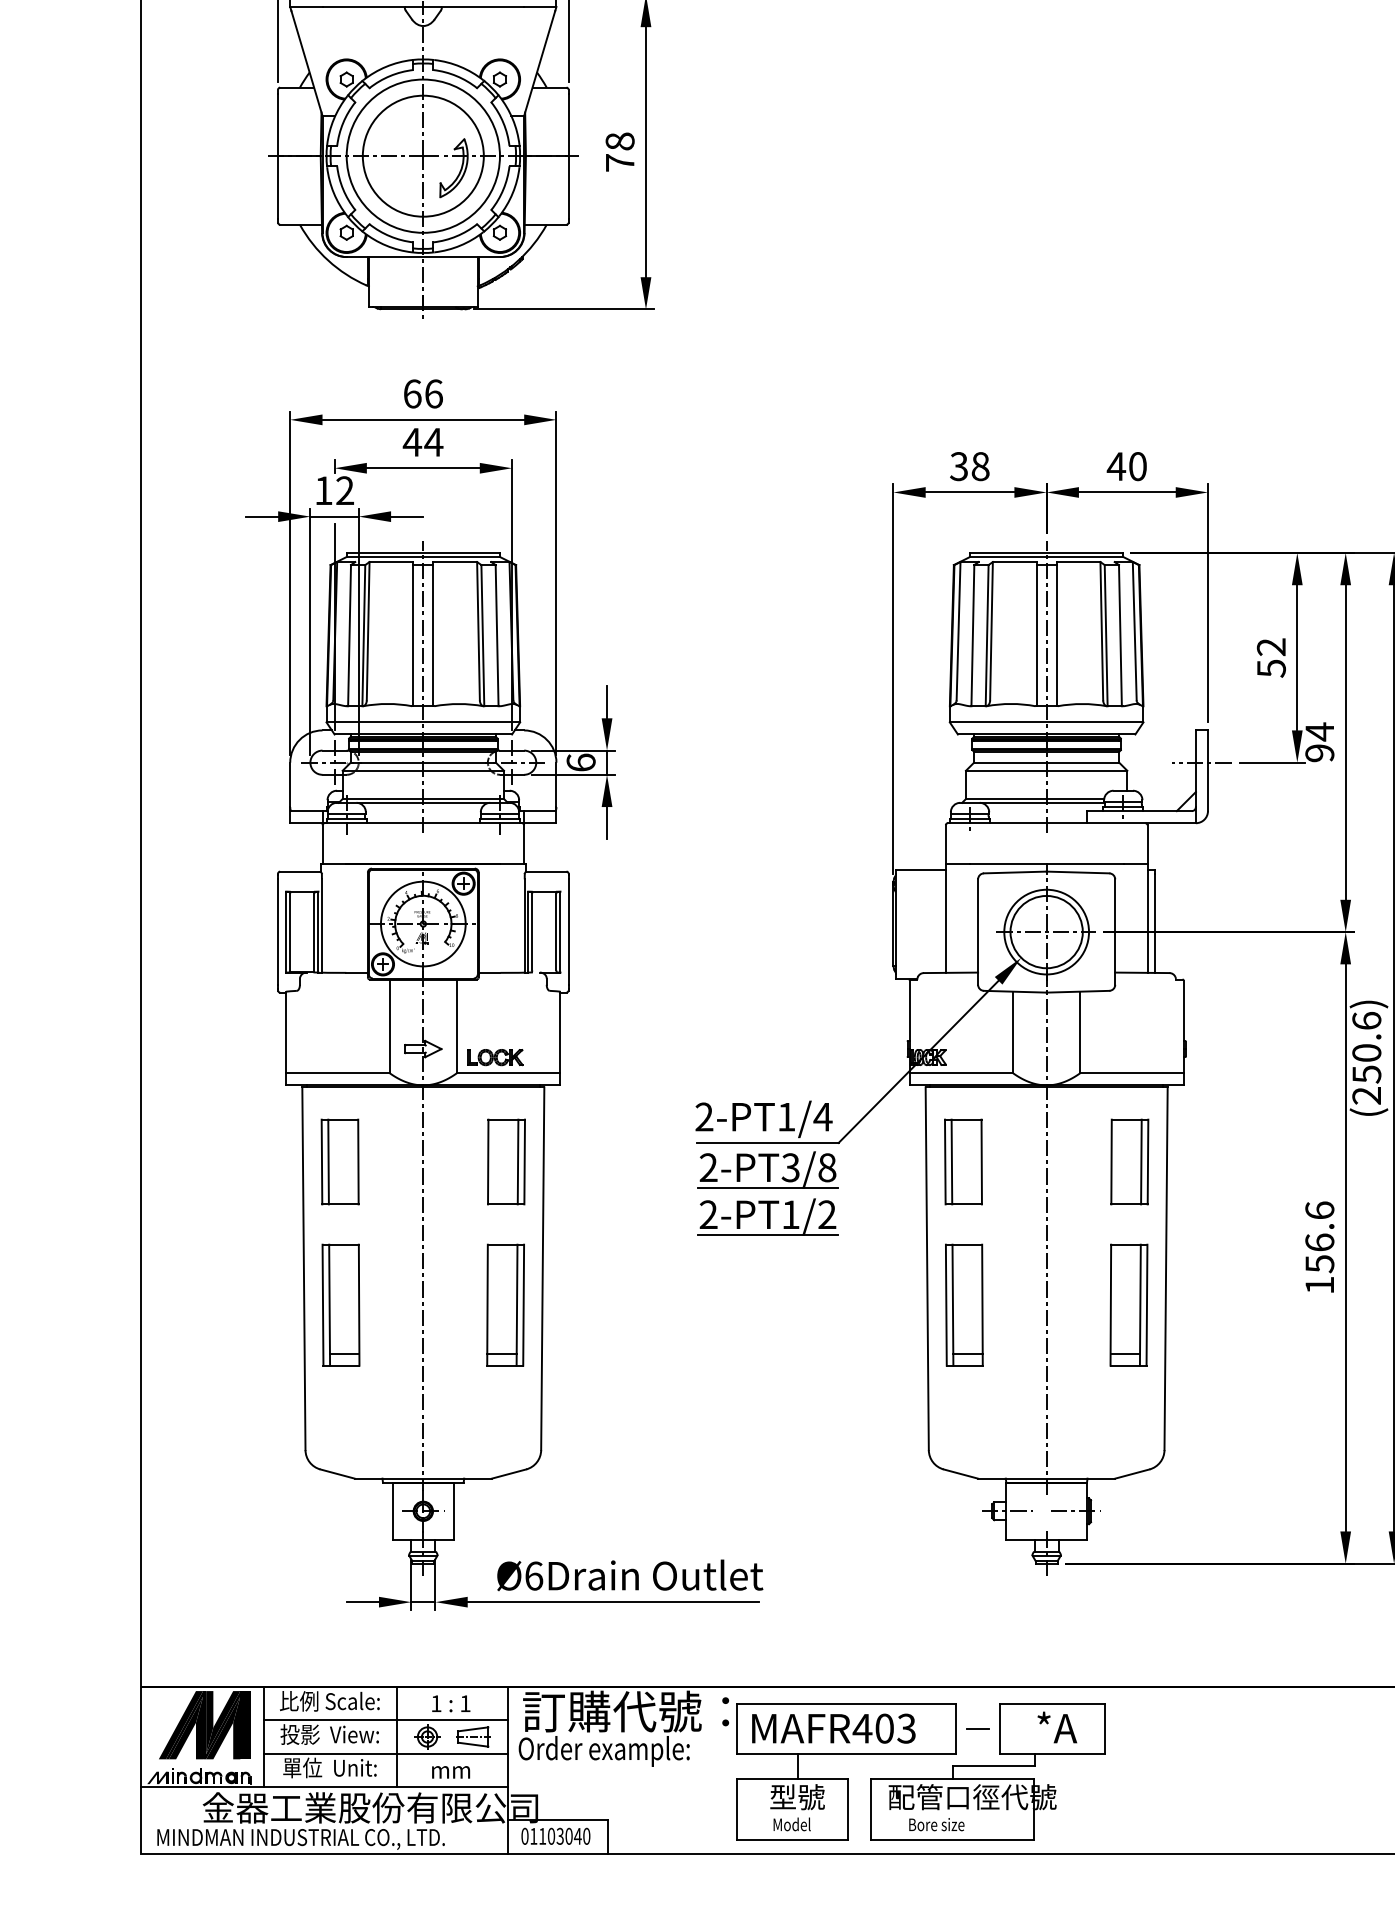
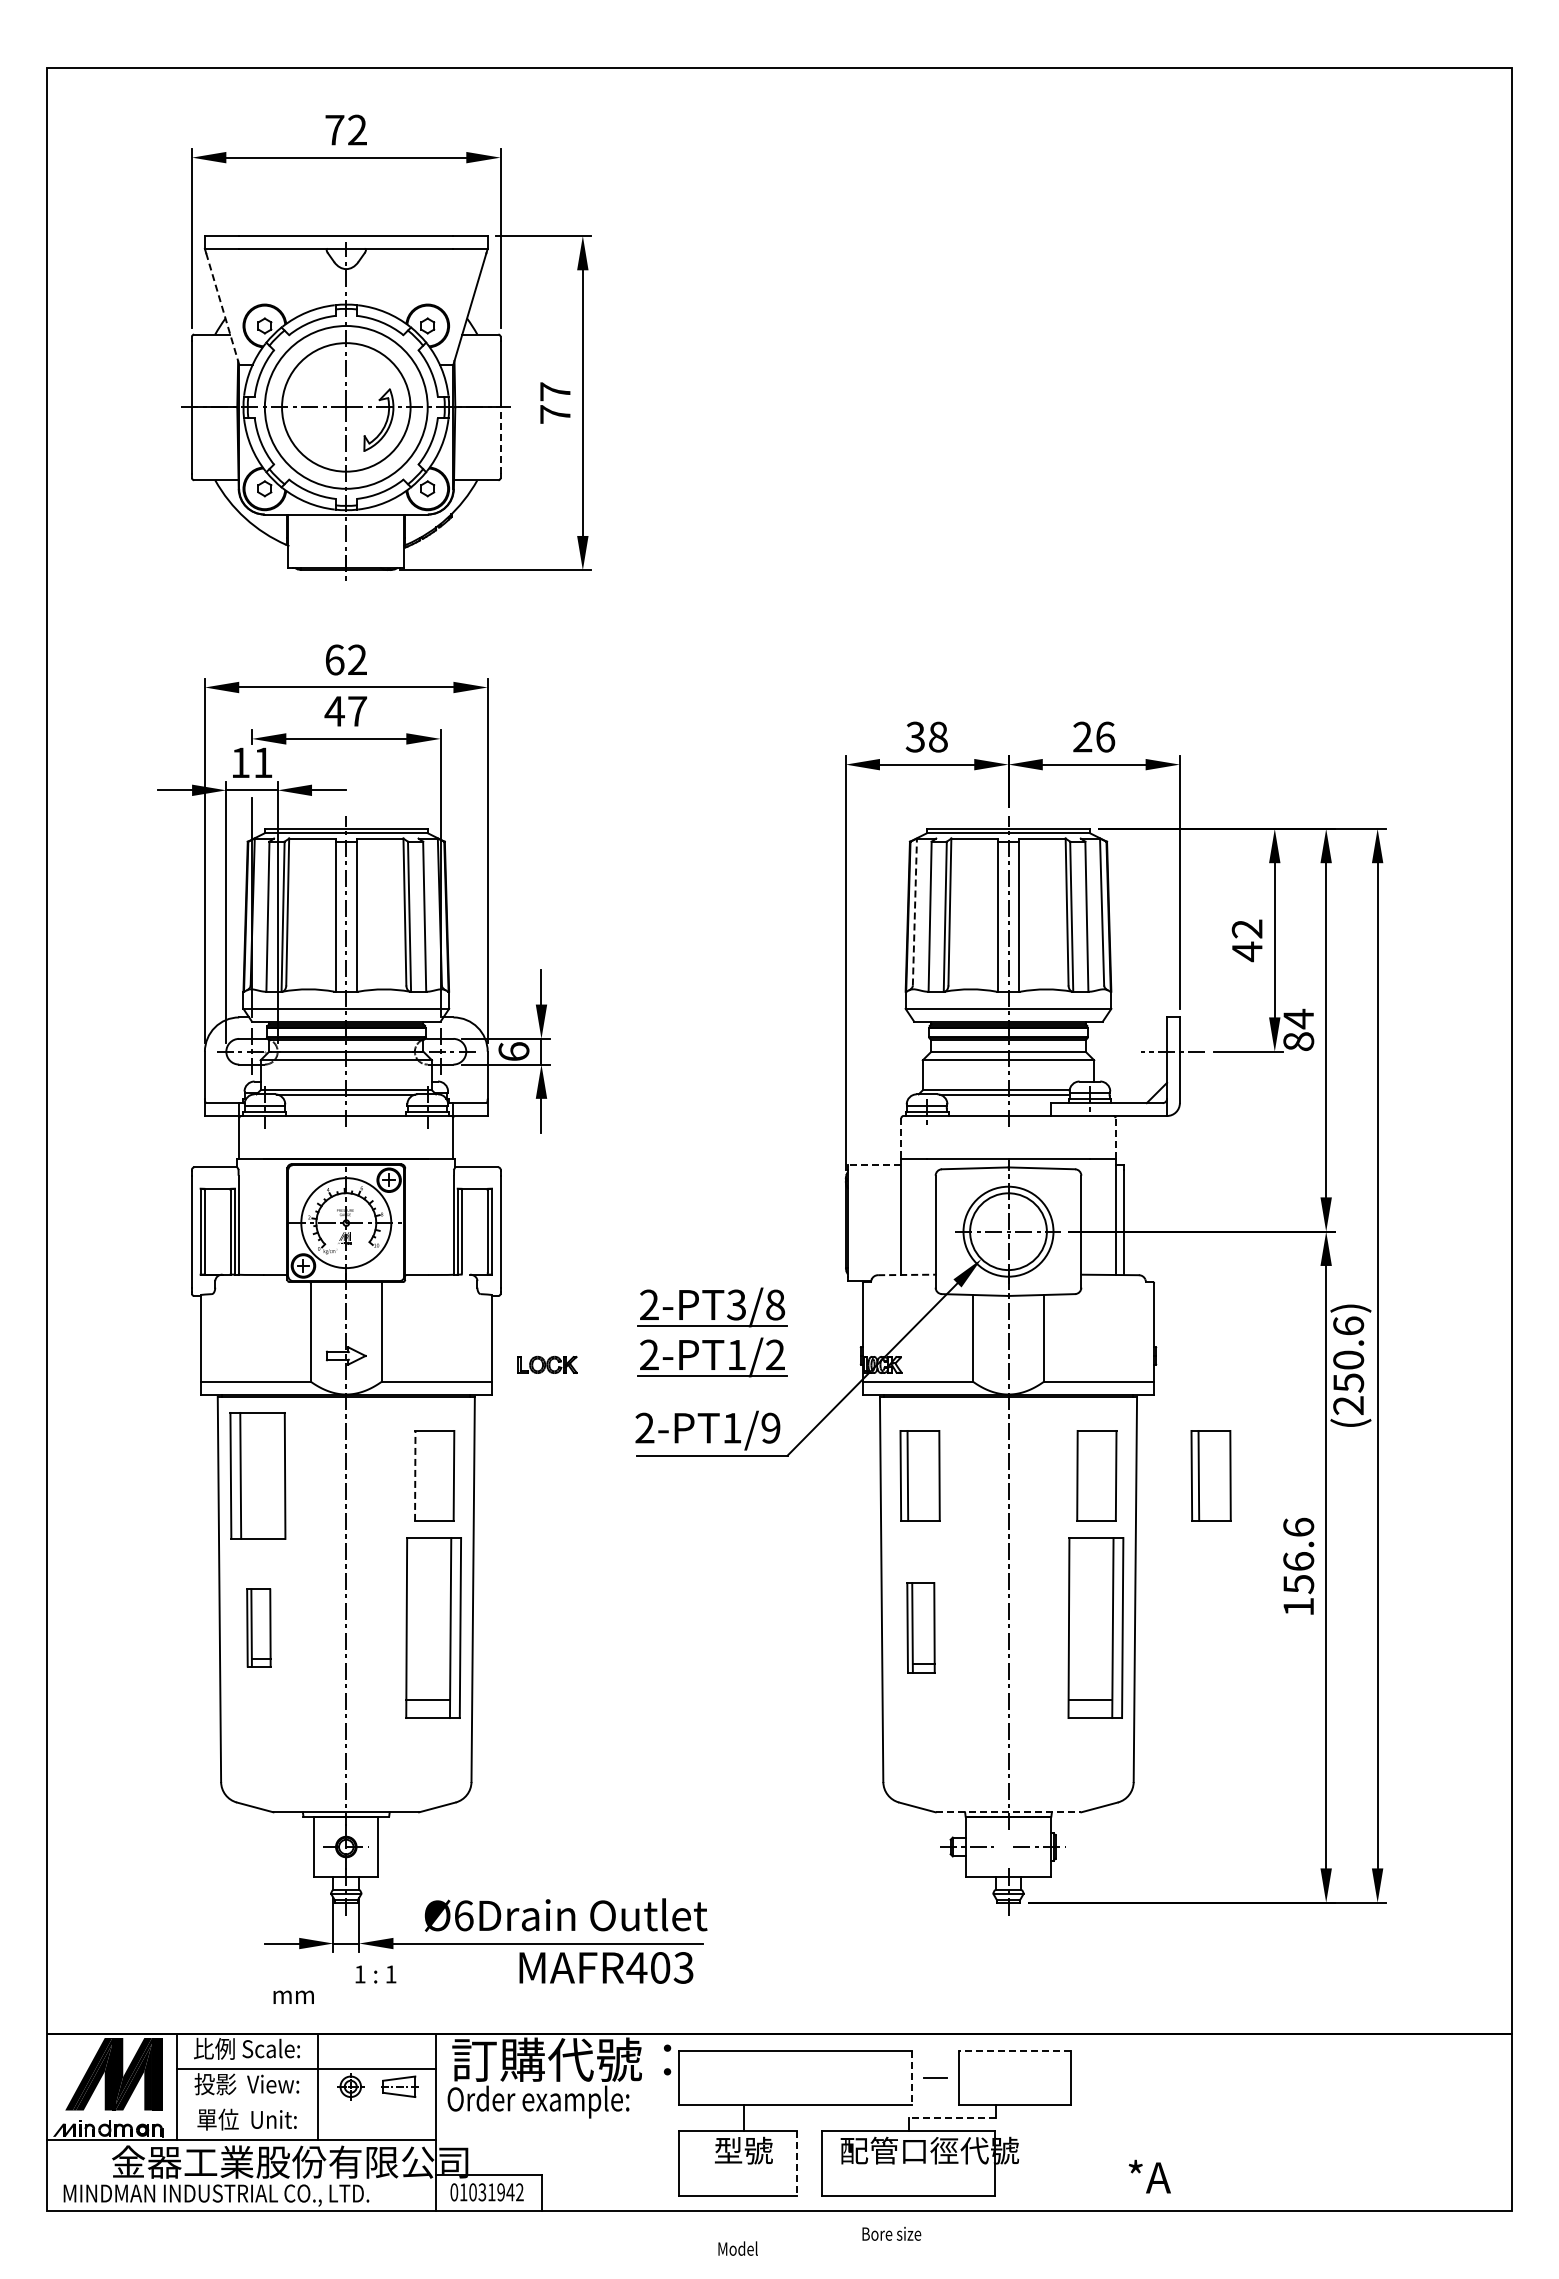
line: (306, 64) -> (222, 309), solid -> dashed
text: (620, 141) -> (555, 391), 78 -> 77
line: (568, 187) -> (500, 440), solid -> dashed
text: (433, 393) -> (357, 659), 66 -> 62
text: (433, 442) -> (357, 711), 44 -> 47
text: (1126, 465) -> (1093, 736), 40 -> 26
text: (344, 490) -> (262, 762), 12 -> 11
line: (958, 630) -> (914, 911), solid -> dashed
text: (1271, 668) -> (1247, 951), 52 -> 42
text: (1319, 753) -> (1298, 1041), 94 -> 84
line: (1147, 844) -> (1115, 1138), solid -> dashed
line: (945, 845) -> (901, 1139), solid -> dashed
line: (920, 869) -> (874, 1165), solid -> dashed
line: (950, 972) -> (906, 1274), solid -> dashed
part: (495, 1057) -> (547, 1364), moved
text: (822, 1116) -> (770, 1427), 2-PT1/4 -> 2-PT1/9
part: (339, 1161) -> (257, 1475), size x1.4
line: (488, 1161) -> (415, 1475), solid -> dashed
line: (517, 1161) -> (446, 1475), removed
line: (1140, 1161) -> (1108, 1475), removed
part: (1236, 1161) -> (1210, 1475), added
part: (768, 1193) -> (712, 1332), moved
part: (340, 1304) -> (258, 1627), size x0.6
part: (505, 1304) -> (433, 1627), size x1.4
part: (963, 1304) -> (920, 1627), size x0.7
part: (1128, 1304) -> (1095, 1627), size x1.4
line: (1046, 1478) -> (1008, 1812), solid -> dashed
text: (450, 1703) -> (375, 1974), moved
line: (1053, 1703) -> (1015, 2051), solid -> dashed
text: (1057, 1727) -> (1149, 2176), moved
text: (833, 1728) -> (606, 1967), moved
line: (955, 1729) -> (911, 2078), solid -> dashed
line: (384, 1753) -> (305, 2104), removed
line: (993, 1765) -> (952, 2117), solid -> dashed
text: (450, 1771) -> (293, 1996), moved
line: (848, 1809) -> (797, 2163), solid -> dashed
text: (791, 1824) -> (737, 2248), moved
text: (936, 1824) -> (891, 2233), moved
text: (564, 1836) -> (496, 2192), 01103040 -> 01031942

